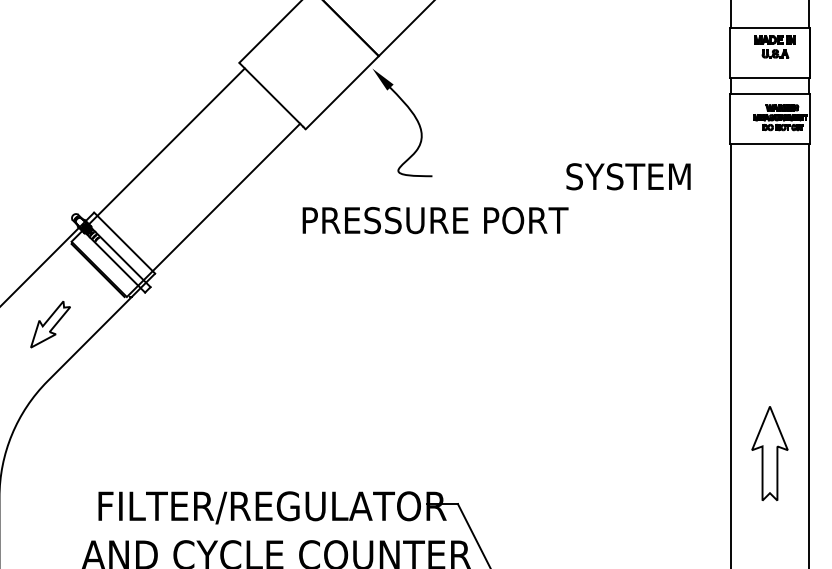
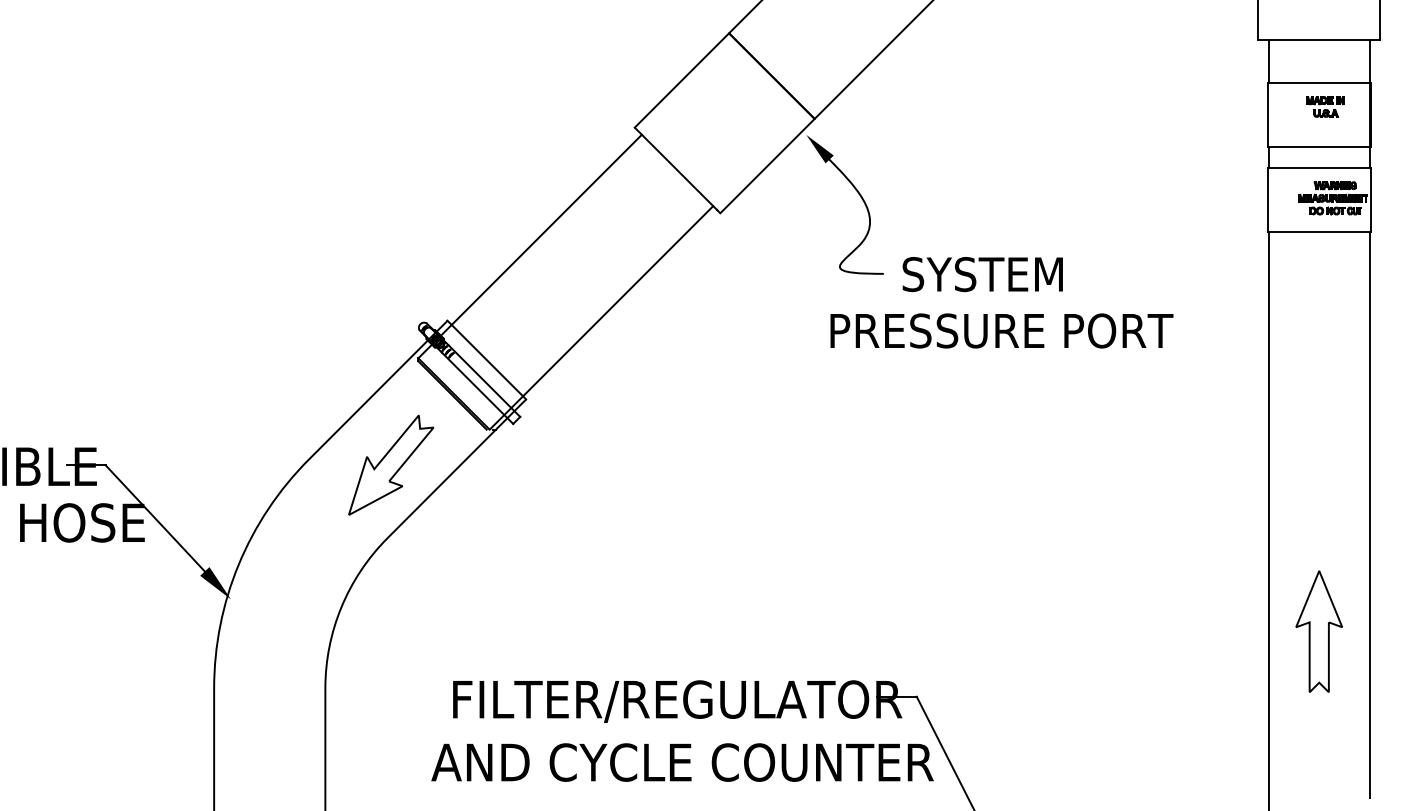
part: (774, 46) -> (1325, 106), size x0.71
text: (628, 176) -> (982, 274), moved
text: (435, 220) -> (1001, 330), moved
part: (50, 324) -> (391, 464), size x1.67

